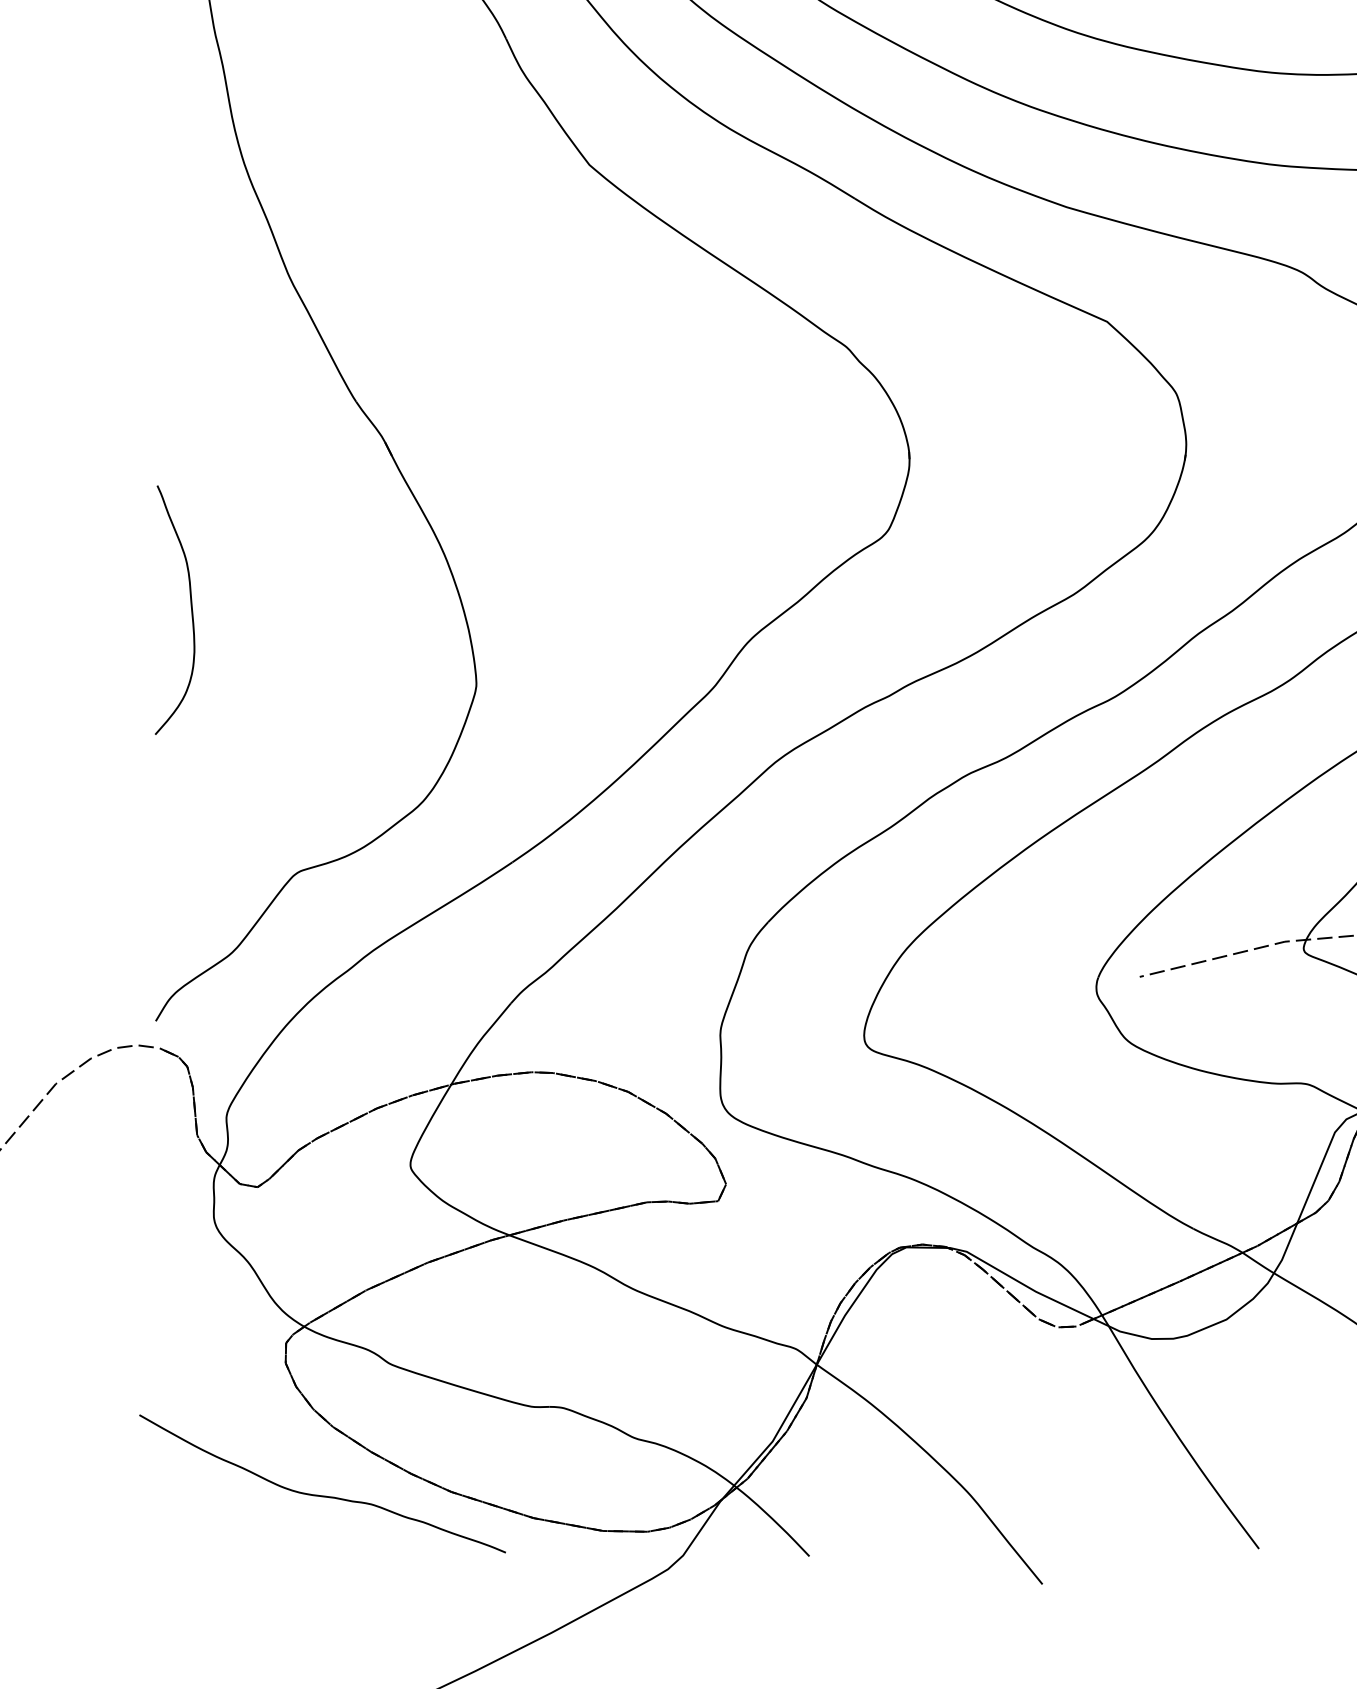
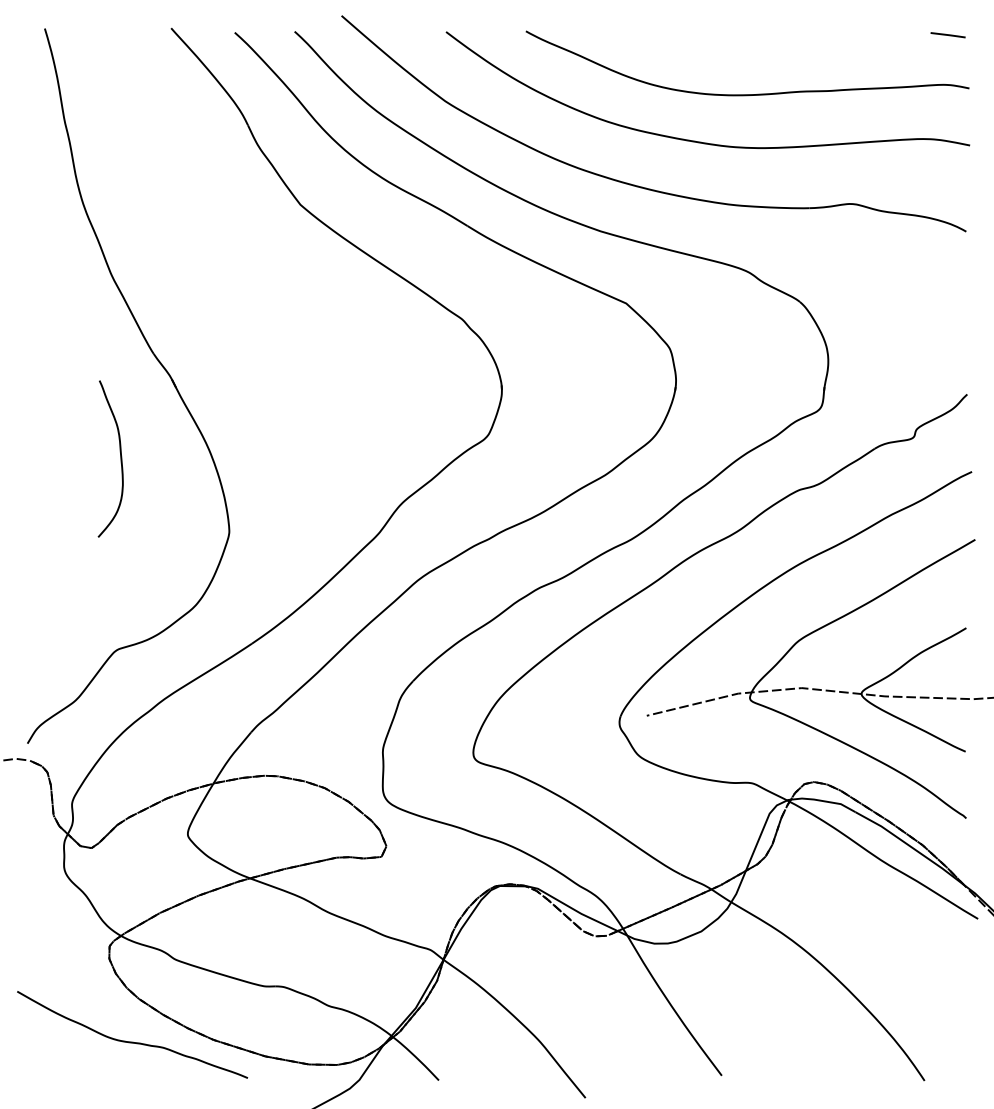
curve: (190, 609) -> (120, 458), moved

